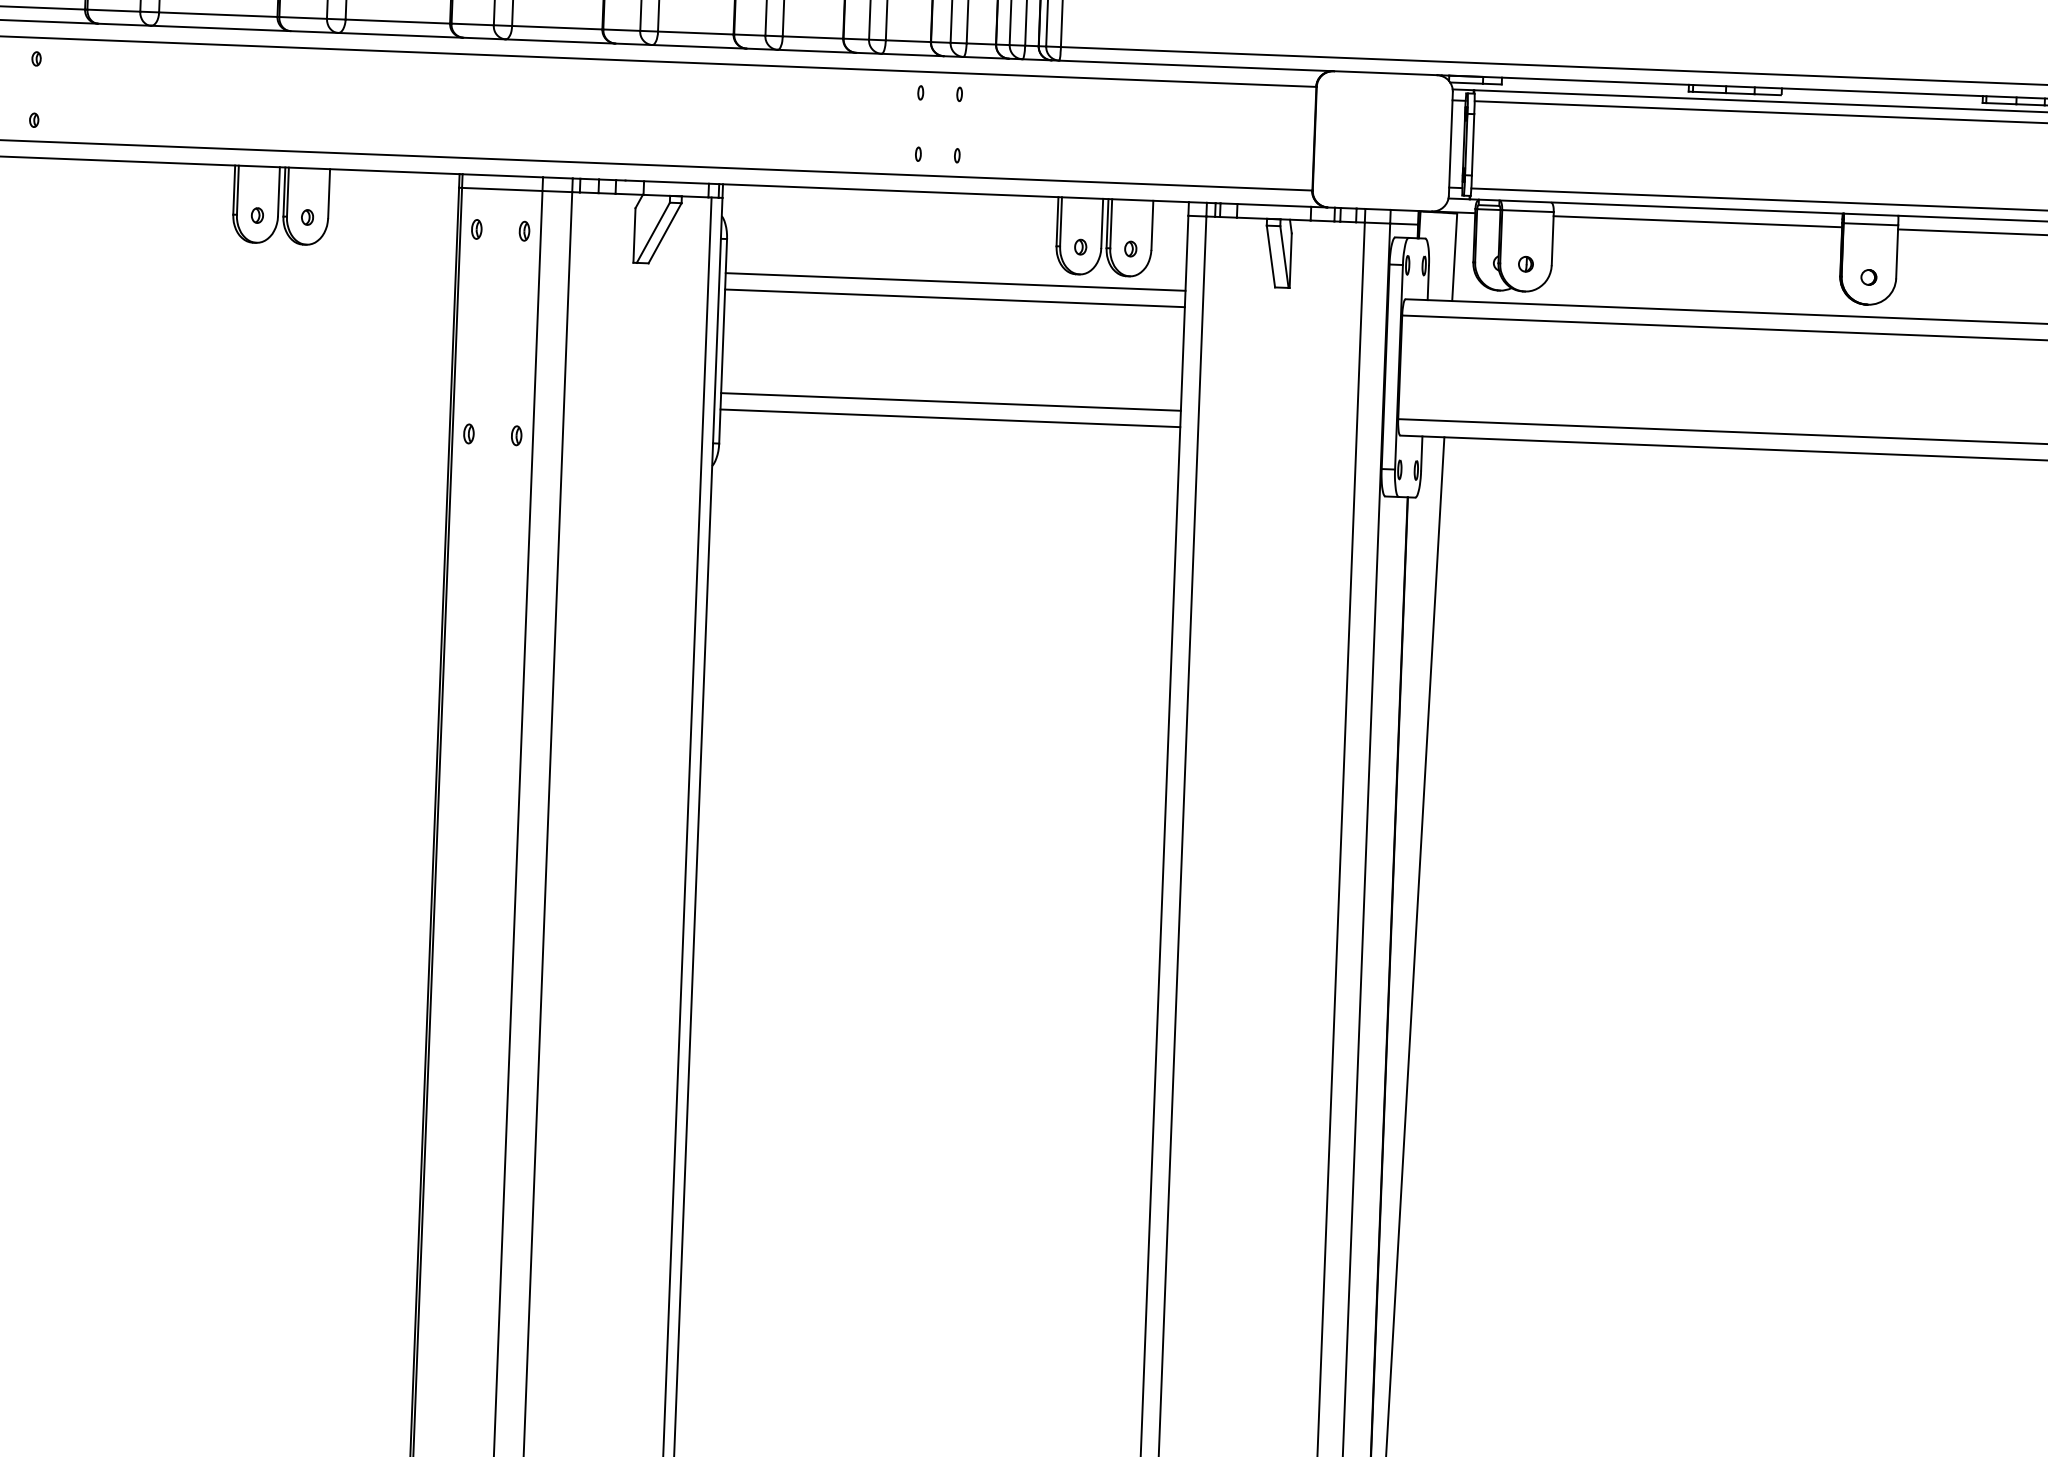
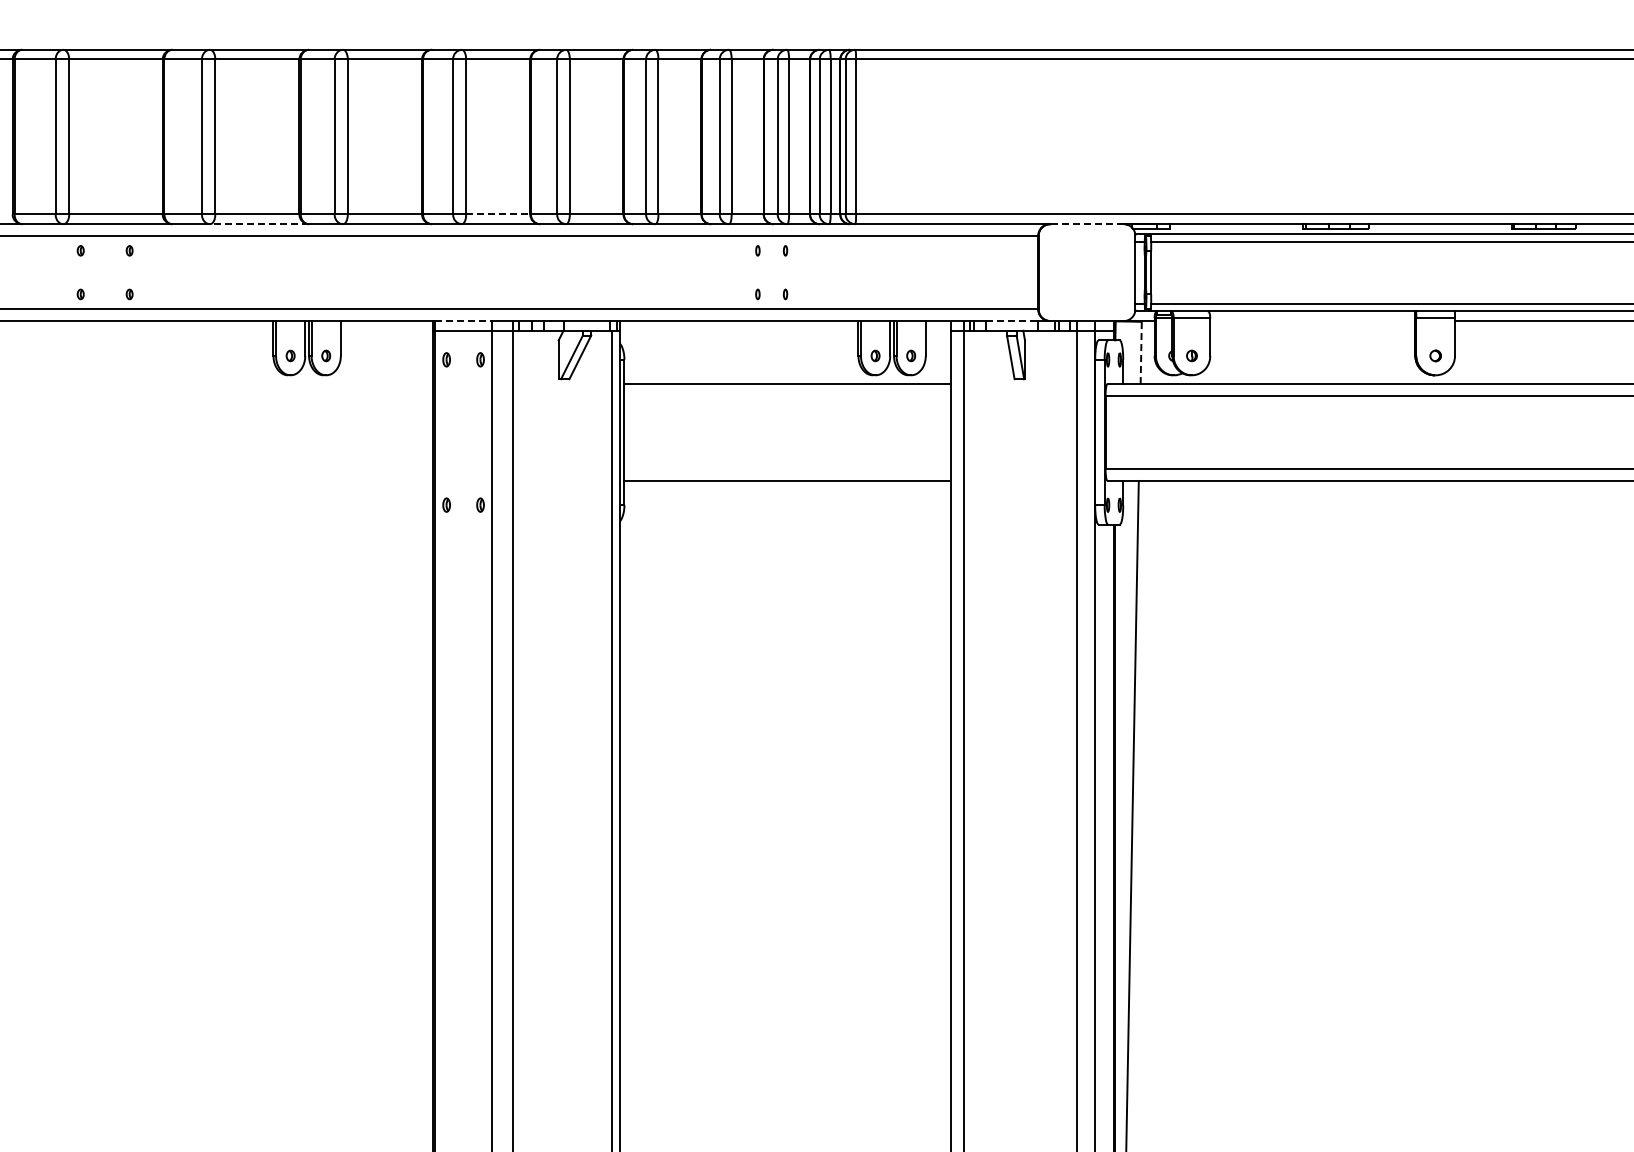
line: (557, 27) -> (498, 214), solid -> dashed
line: (220, 28) -> (259, 224), solid -> dashed
line: (1386, 73) -> (1087, 224), solid -> dashed
line: (502, 176) -> (463, 321), solid -> dashed
line: (1275, 206) -> (1012, 321), solid -> dashed
line: (1697, 222) -> (1312, 321), removed
line: (1455, 256) -> (1141, 352), solid -> dashed
line: (954, 298) -> (787, 395), removed
line: (950, 402) -> (787, 469), removed

